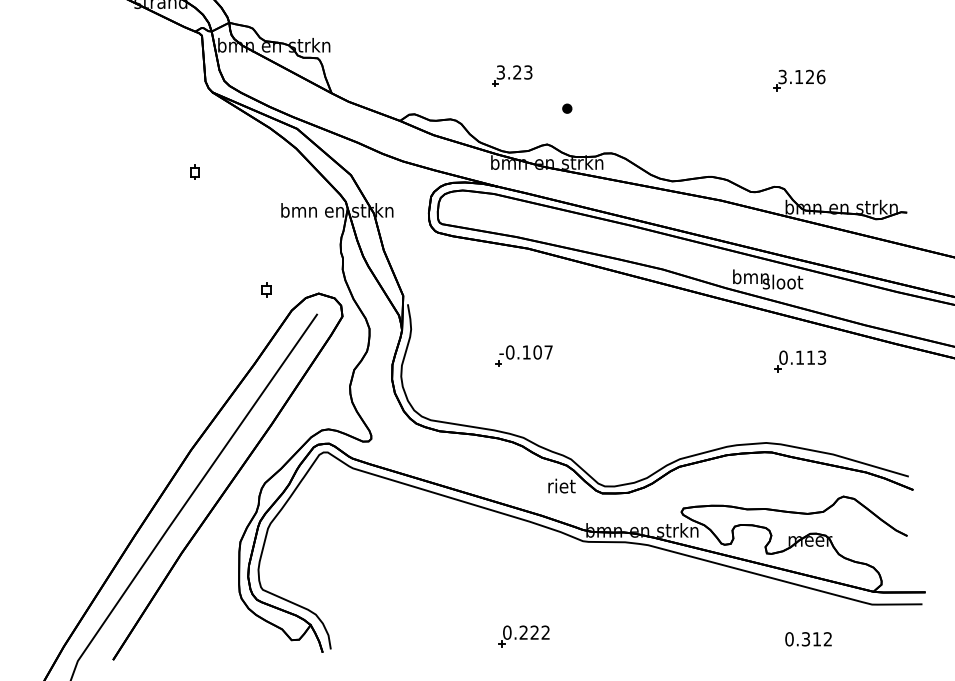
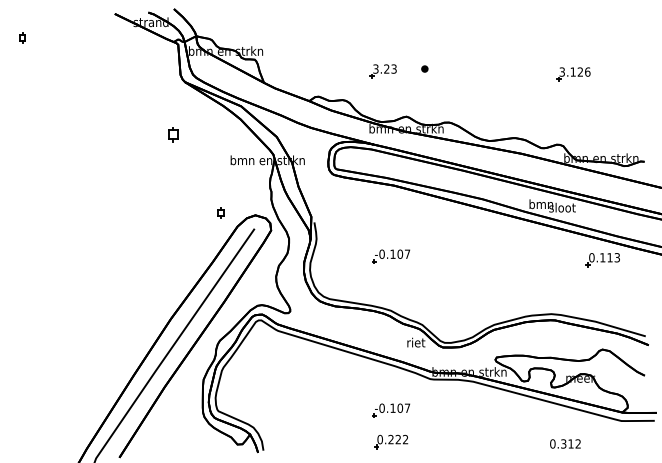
part: (566, 107) -> (424, 68), moved
part: (194, 172) -> (173, 135), size x1.6
part: (799, 361) -> (602, 260), moved
part: (524, 588) -> (391, 410), added
text: (808, 638) -> (565, 443), moved

